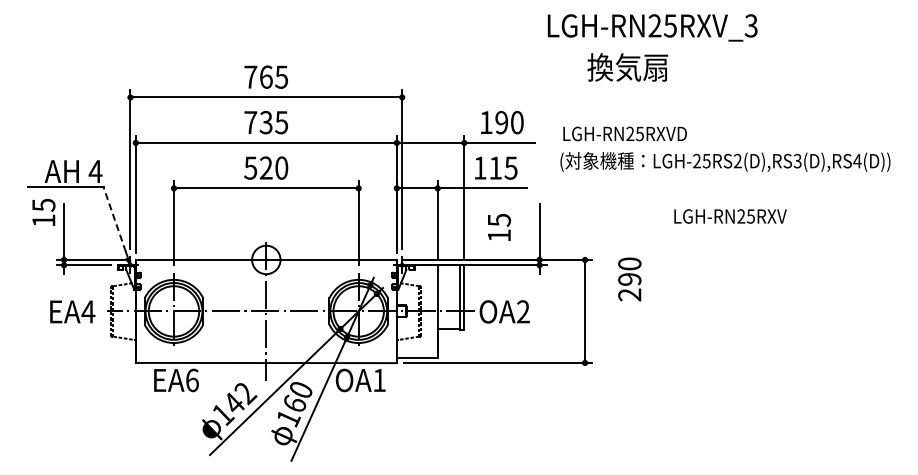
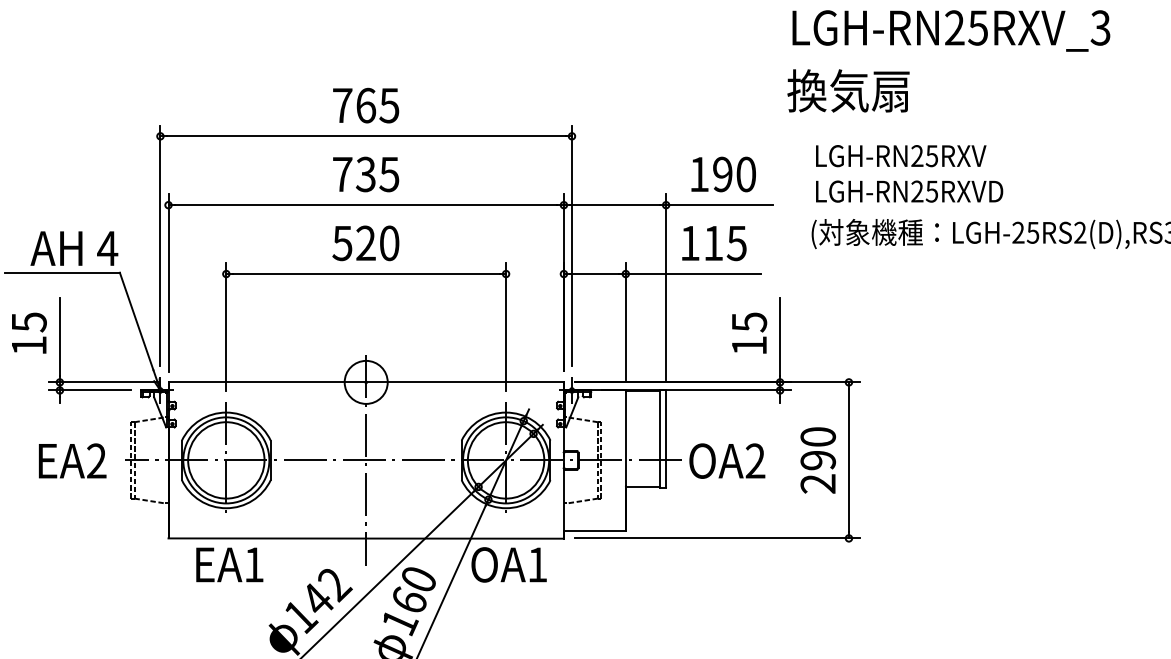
text: (627, 67) -> (848, 90), moved
text: (43, 212) -> (28, 333), moved
text: (730, 216) -> (901, 156), moved
line: (114, 219) -> (136, 321), dashed -> solid
text: (499, 227) -> (749, 333), moved
text: (629, 279) -> (817, 460), moved
text: (88, 311) -> (96, 460), EA4 -> EA2
text: (192, 380) -> (254, 565), EA6 -> EA1

